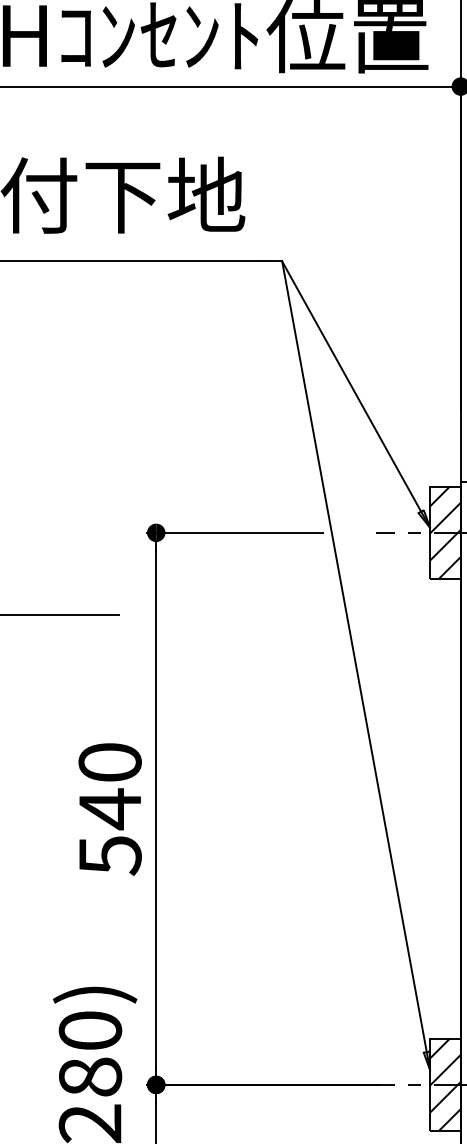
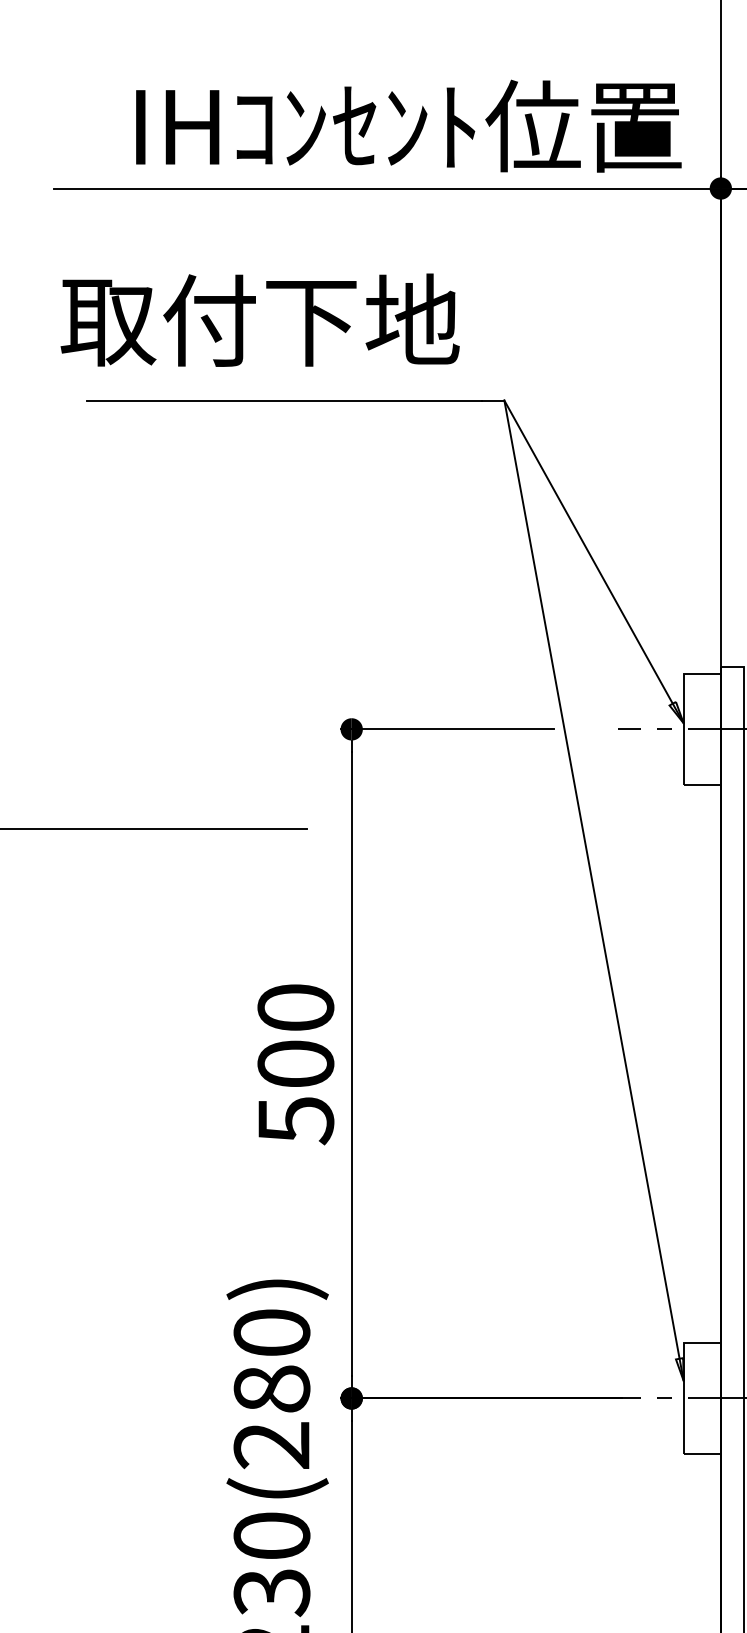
hatch: (444, 532) -> (701, 729), removed
text: (109, 809) -> (295, 1064), 540 -> 500
hatch: (444, 1084) -> (701, 1398), removed

